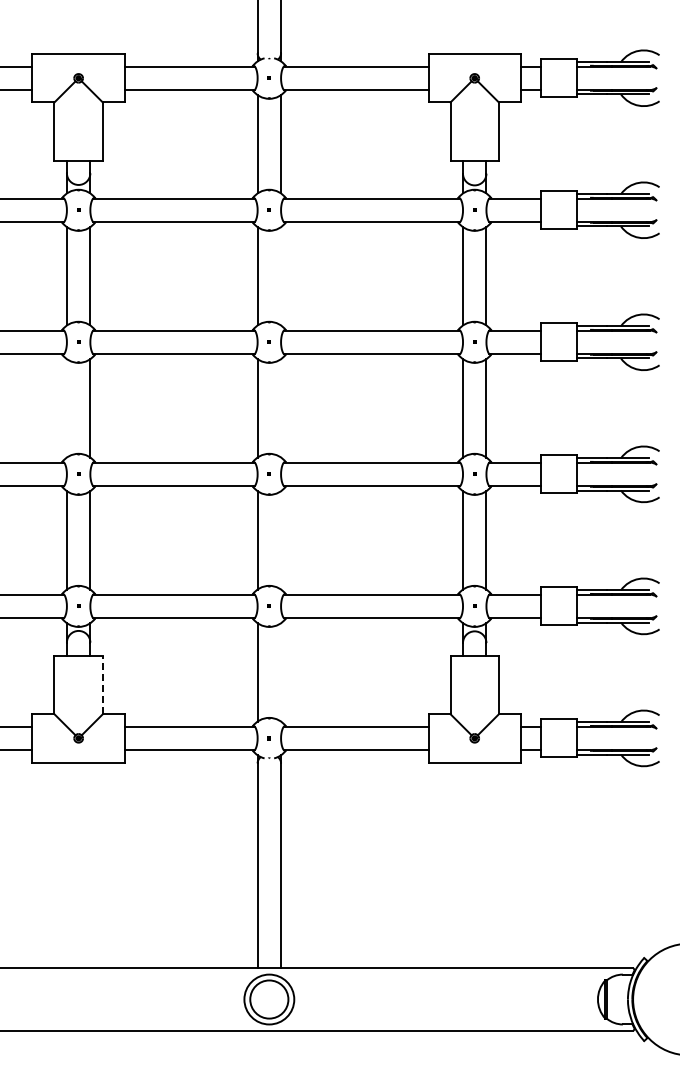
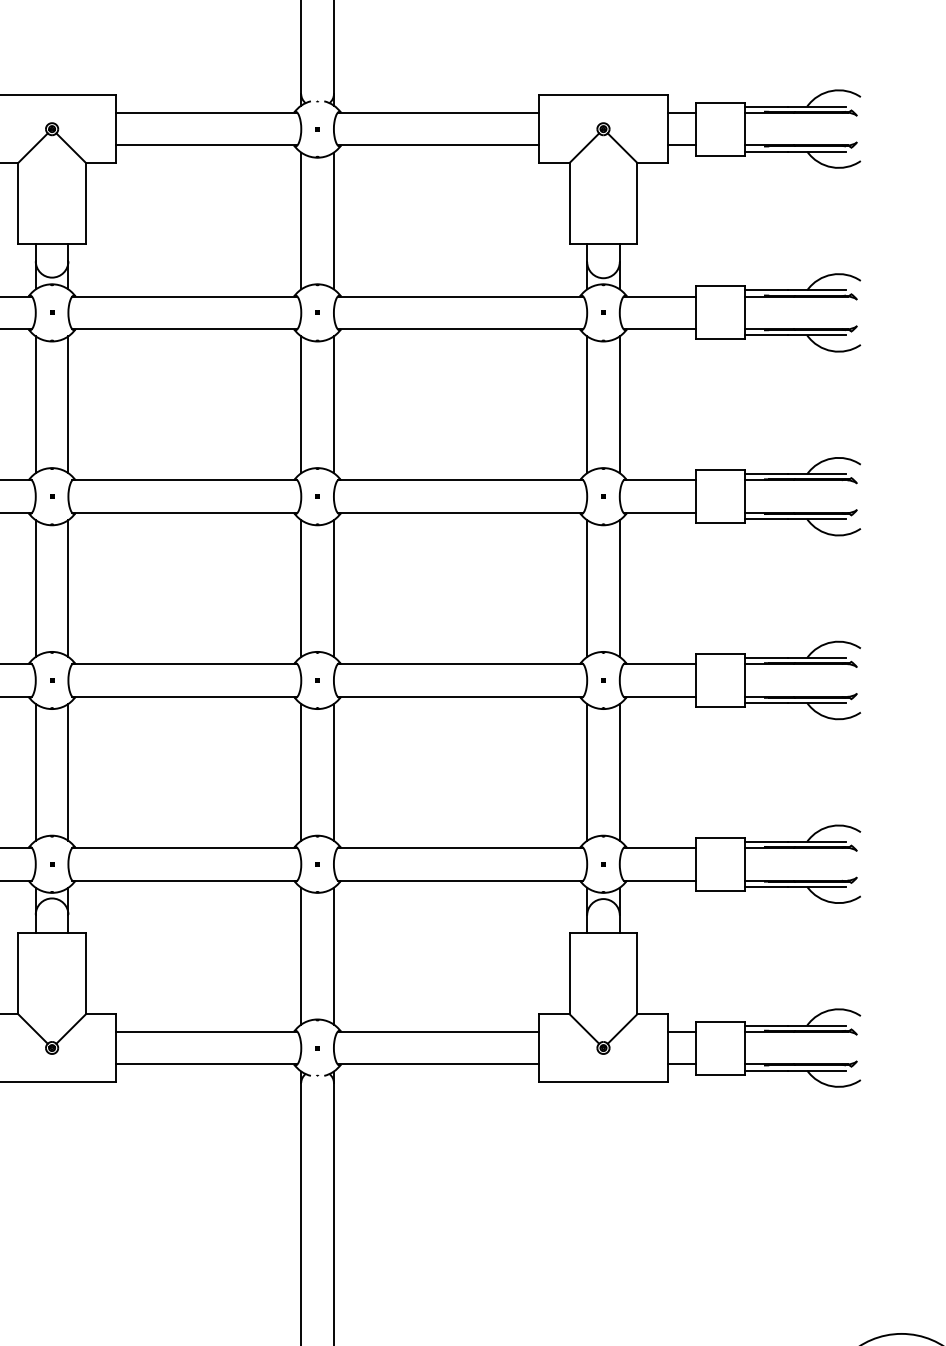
line: (281, 276) -> (334, 405), added
line: (66, 408) -> (35, 588), added
line: (281, 408) -> (334, 588), added
line: (281, 540) -> (334, 772), added
line: (281, 672) -> (334, 956), added
line: (102, 684) -> (85, 973), dashed -> solid

